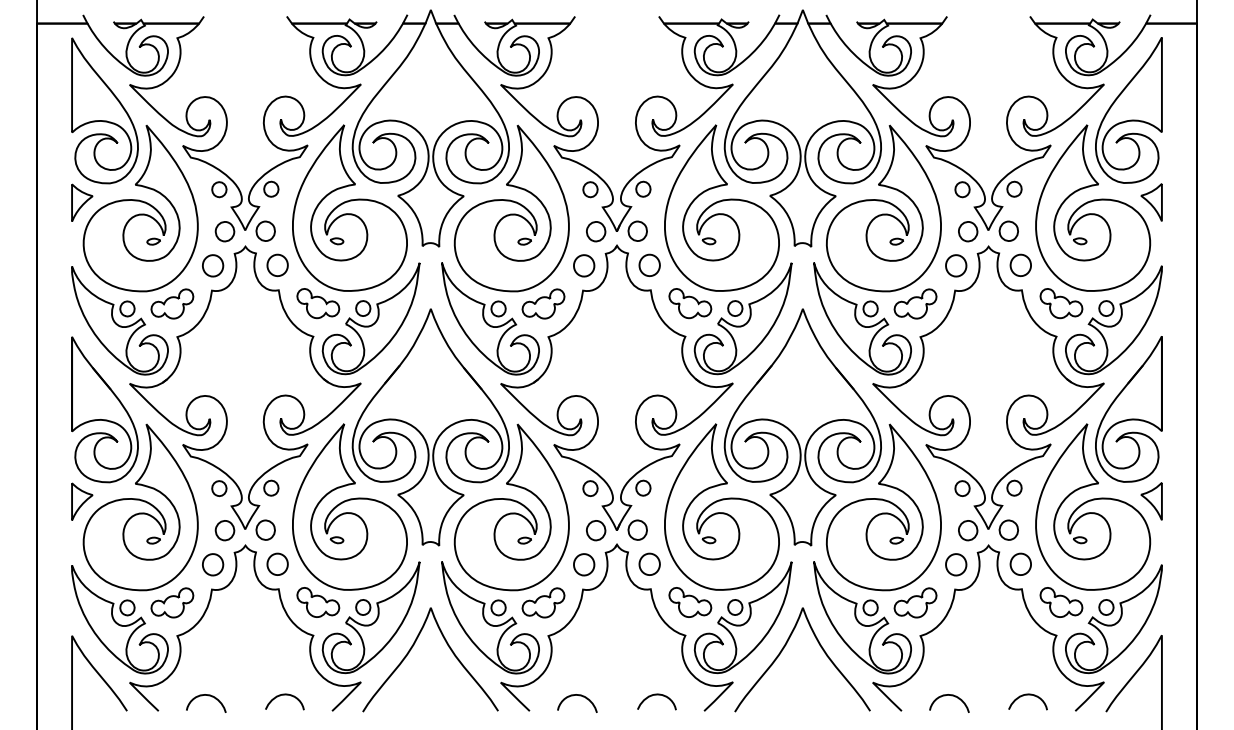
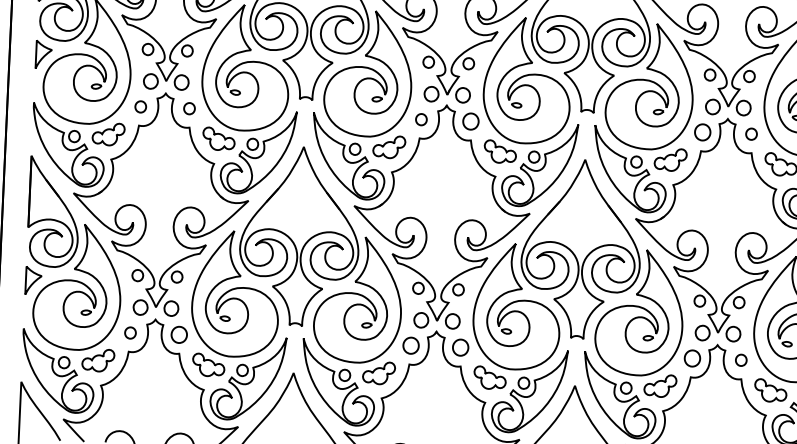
part: (277, 264) -> (189, 108), size x0.7
part: (1020, 264) -> (751, 133), size x0.7
part: (213, 265) -> (141, 106), size x0.7
part: (584, 265) -> (421, 119), size x0.7
part: (1020, 563) -> (741, 359), size x0.7
part: (213, 564) -> (130, 332), size x0.7

